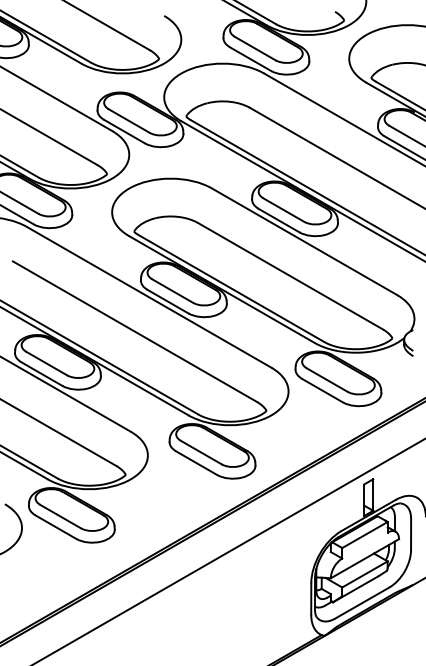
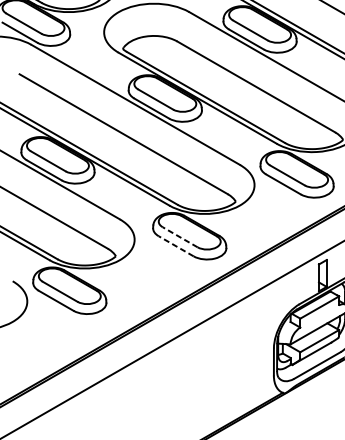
line: (201, 452) -> (180, 237), solid -> dashed
line: (196, 463) -> (176, 246), solid -> dashed

